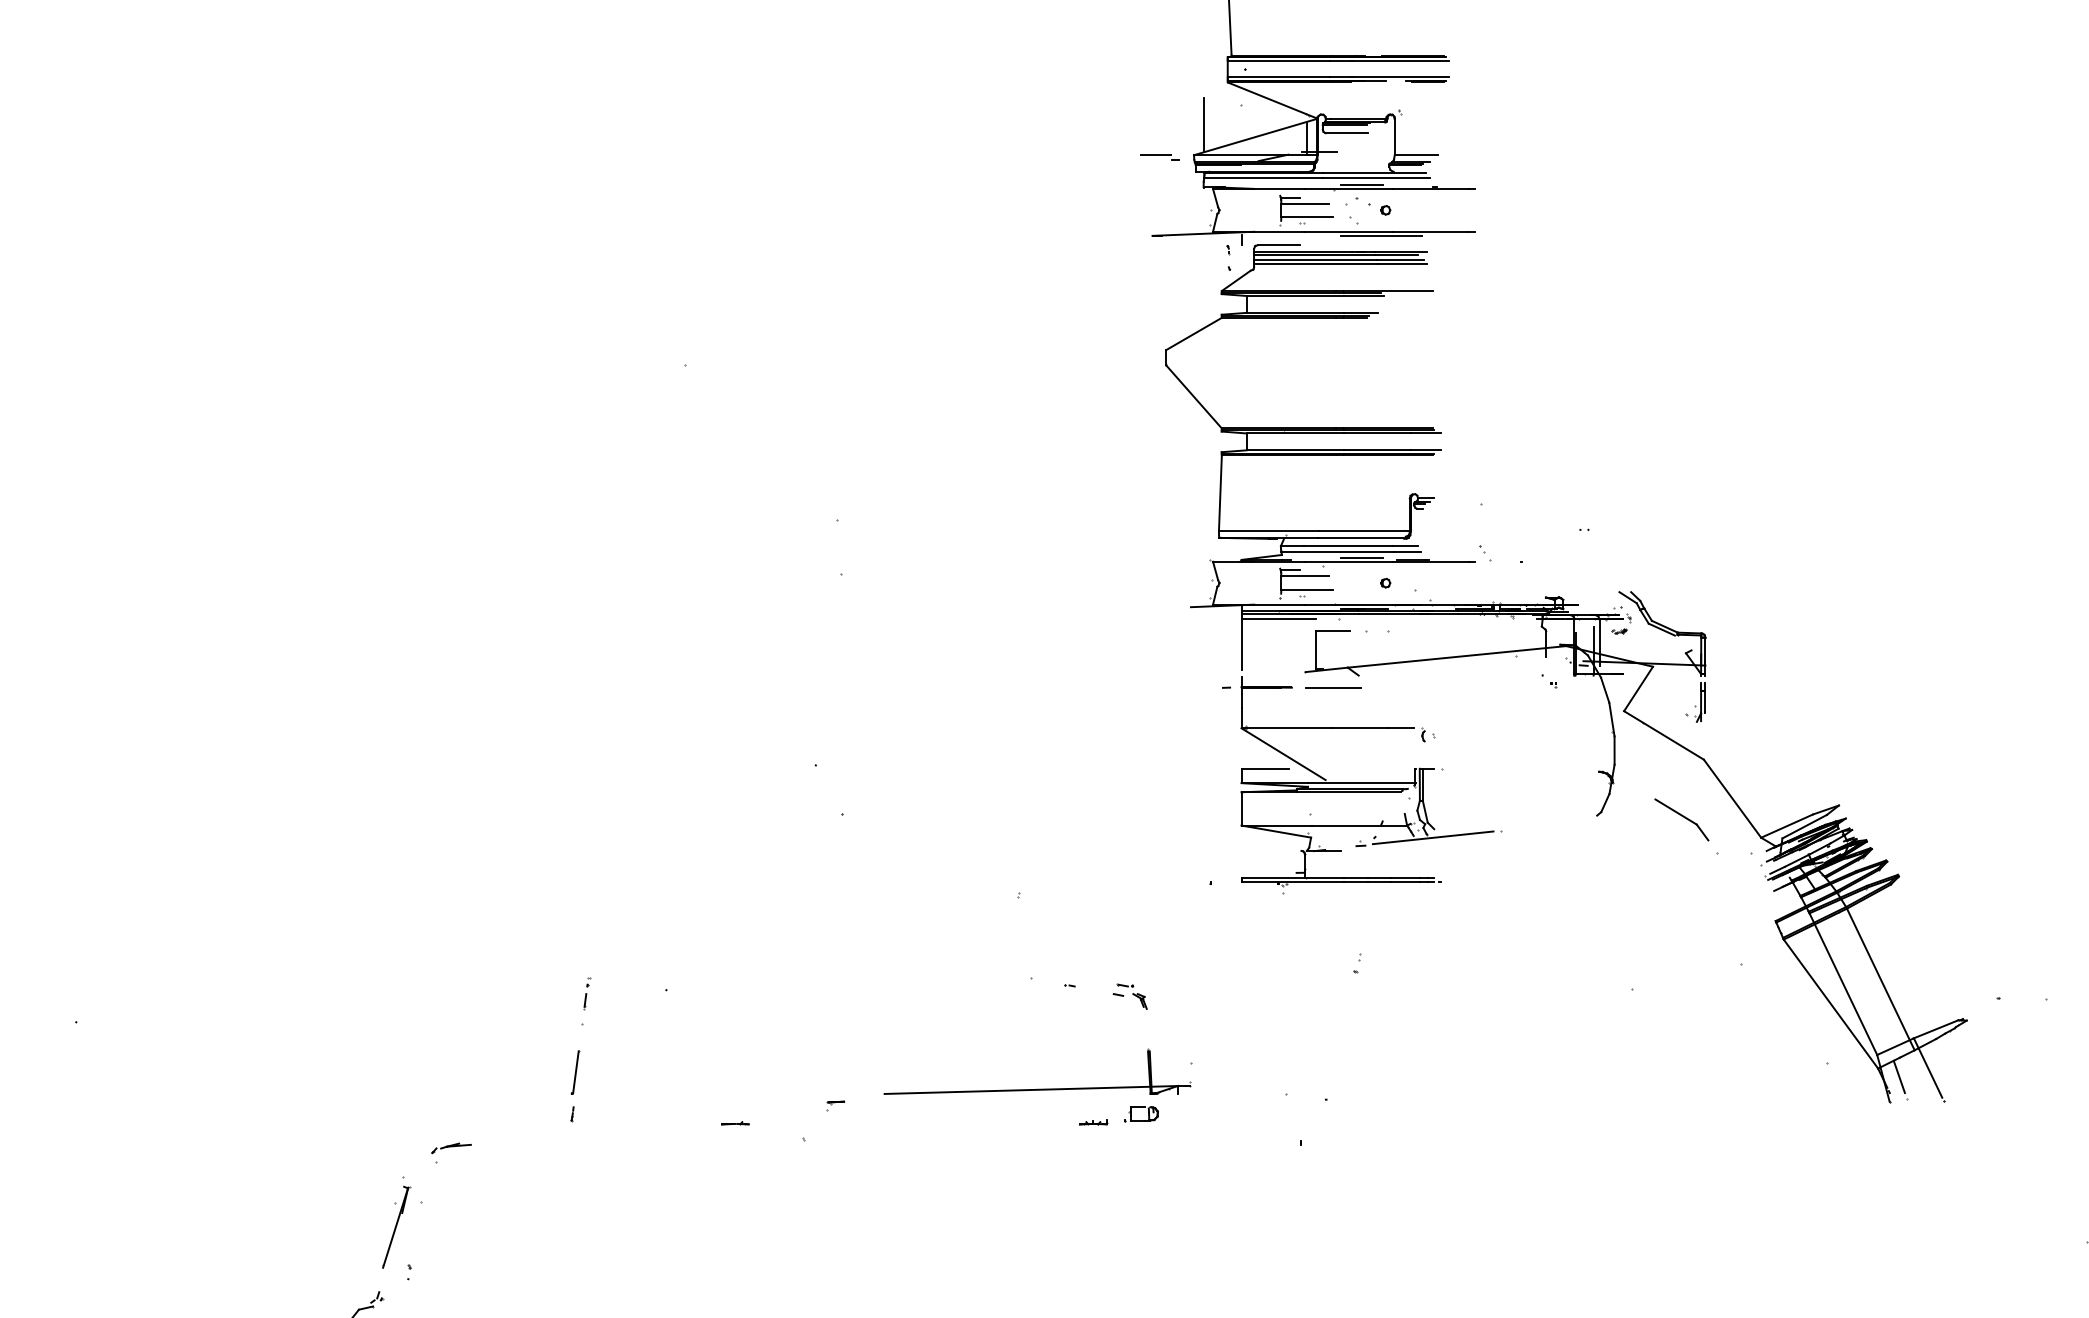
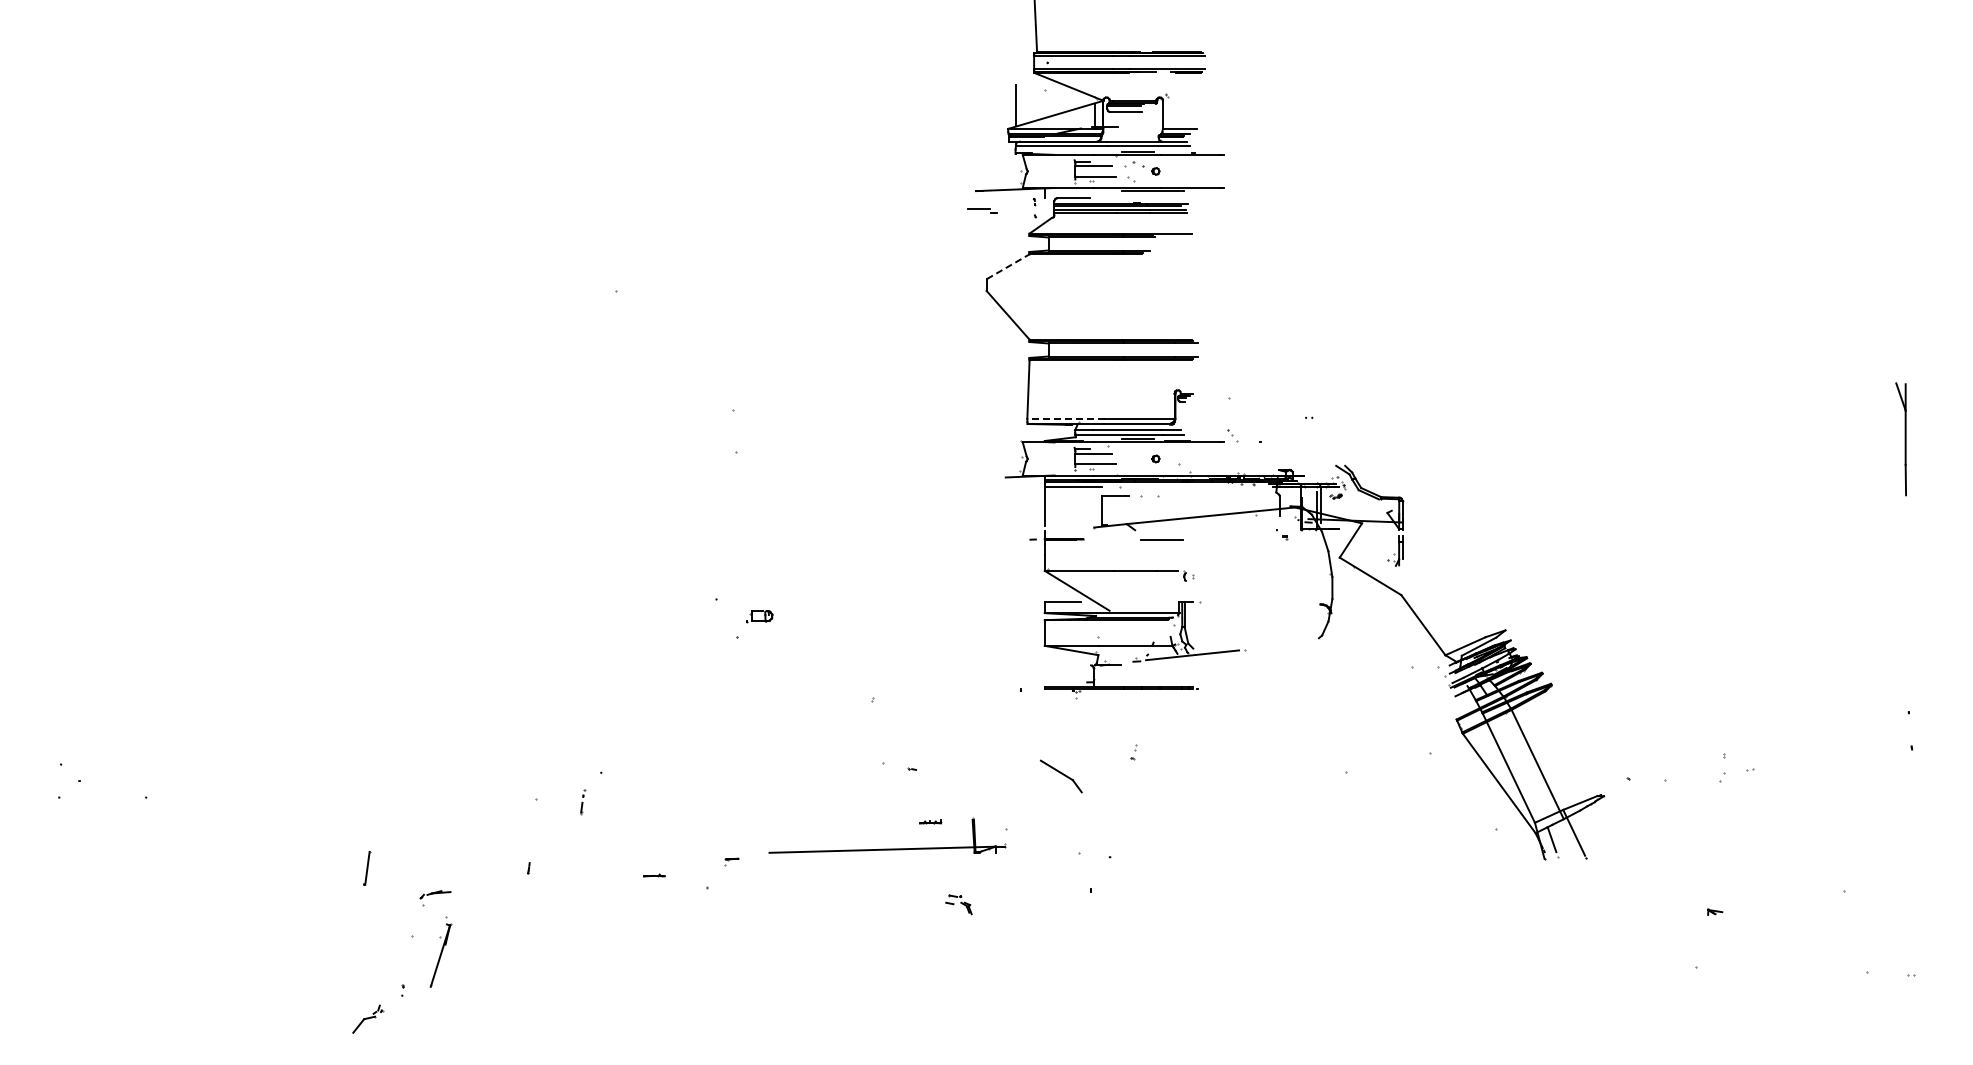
part: (1160, 157) -> (982, 210), moved
line: (1194, 333) -> (1008, 266), solid -> dashed
line: (1268, 530) -> (1065, 418), solid -> dashed
line: (1333, 687) -> (1161, 539), moved
part: (1682, 819) -> (1061, 776), moved
part: (587, 993) -> (583, 802), moved
part: (1129, 996) -> (958, 904), moved
line: (575, 1072) -> (367, 868), moved
part: (1141, 1114) -> (759, 616), moved
part: (1093, 1122) -> (930, 821), moved
part: (395, 1221) -> (440, 951), moved

